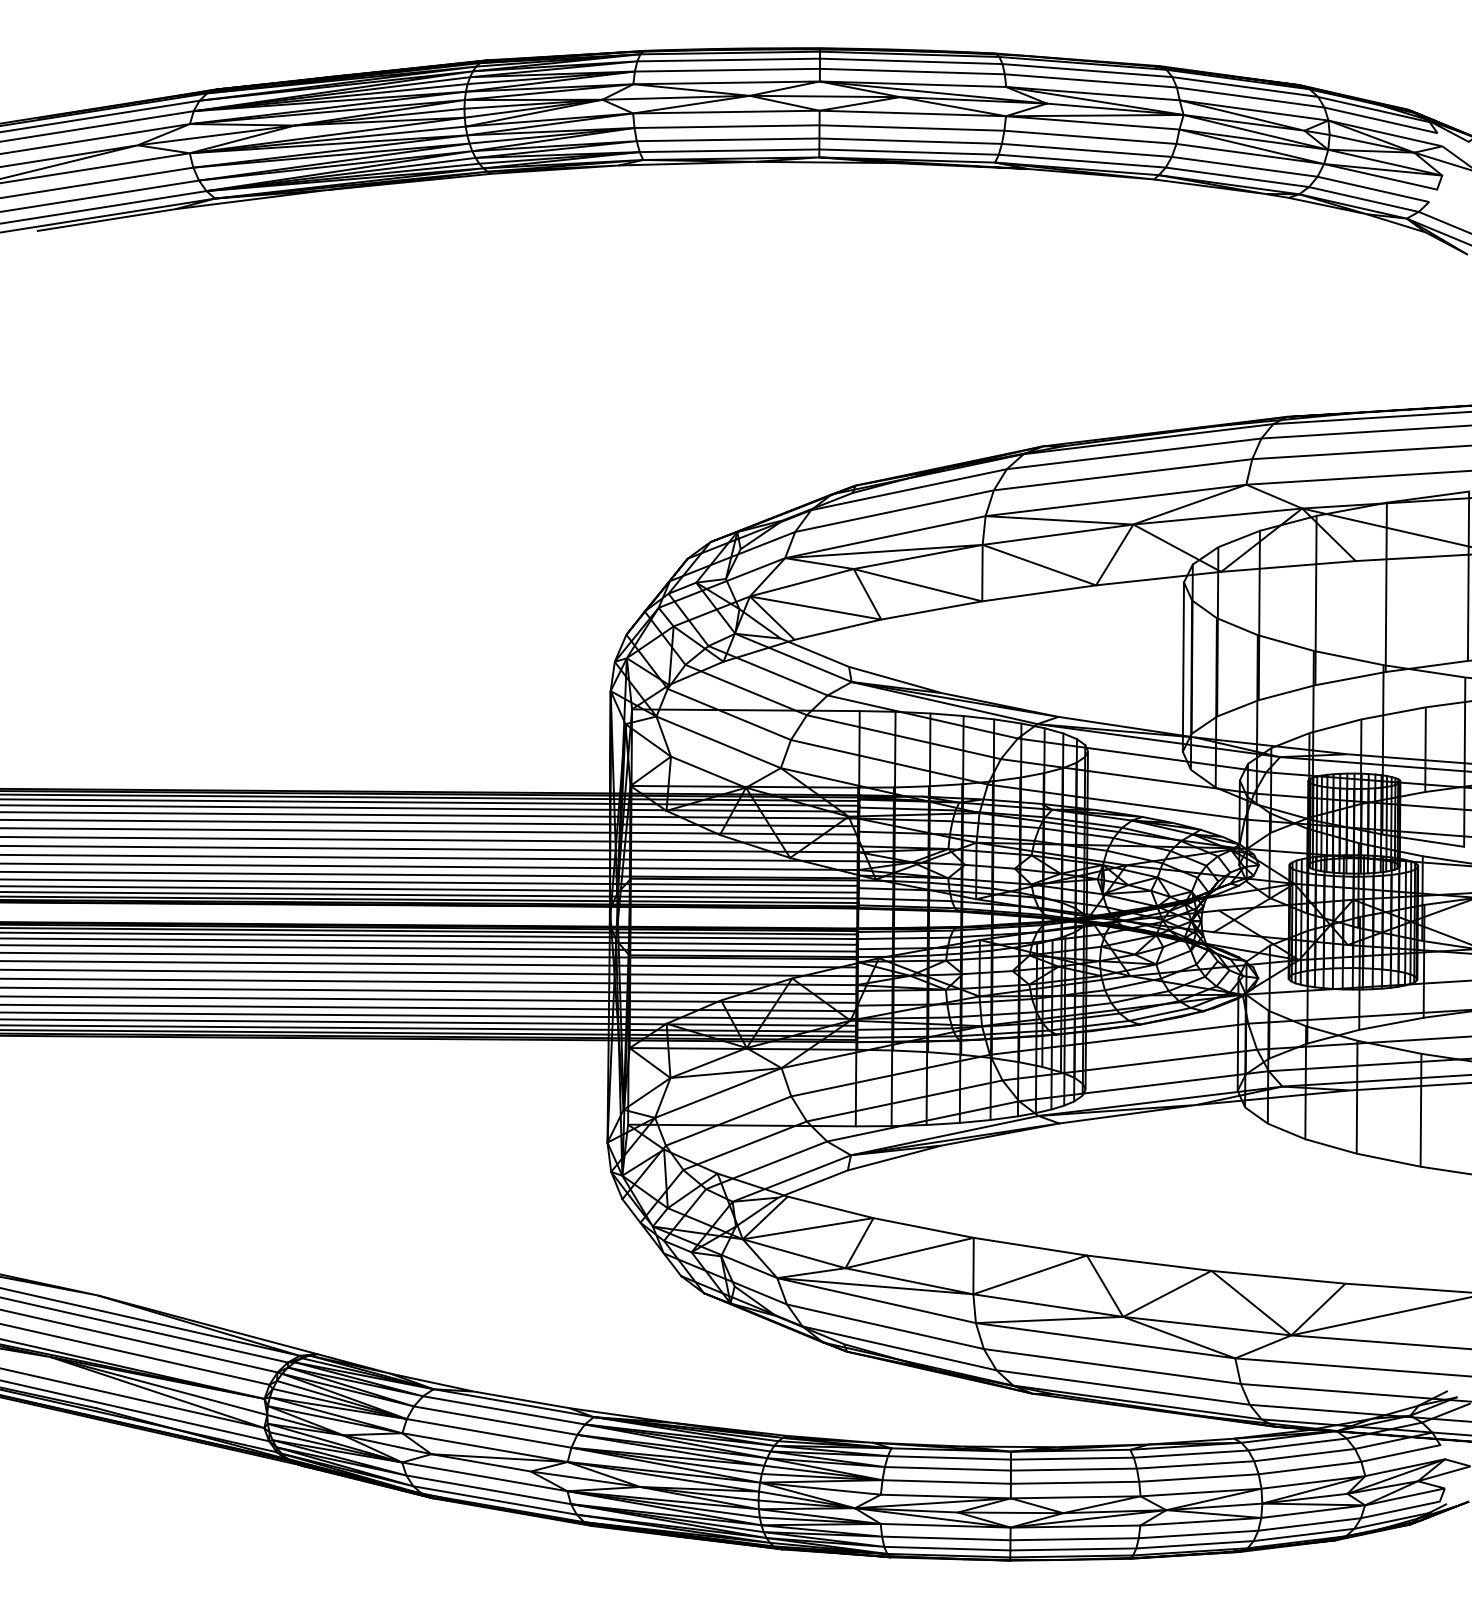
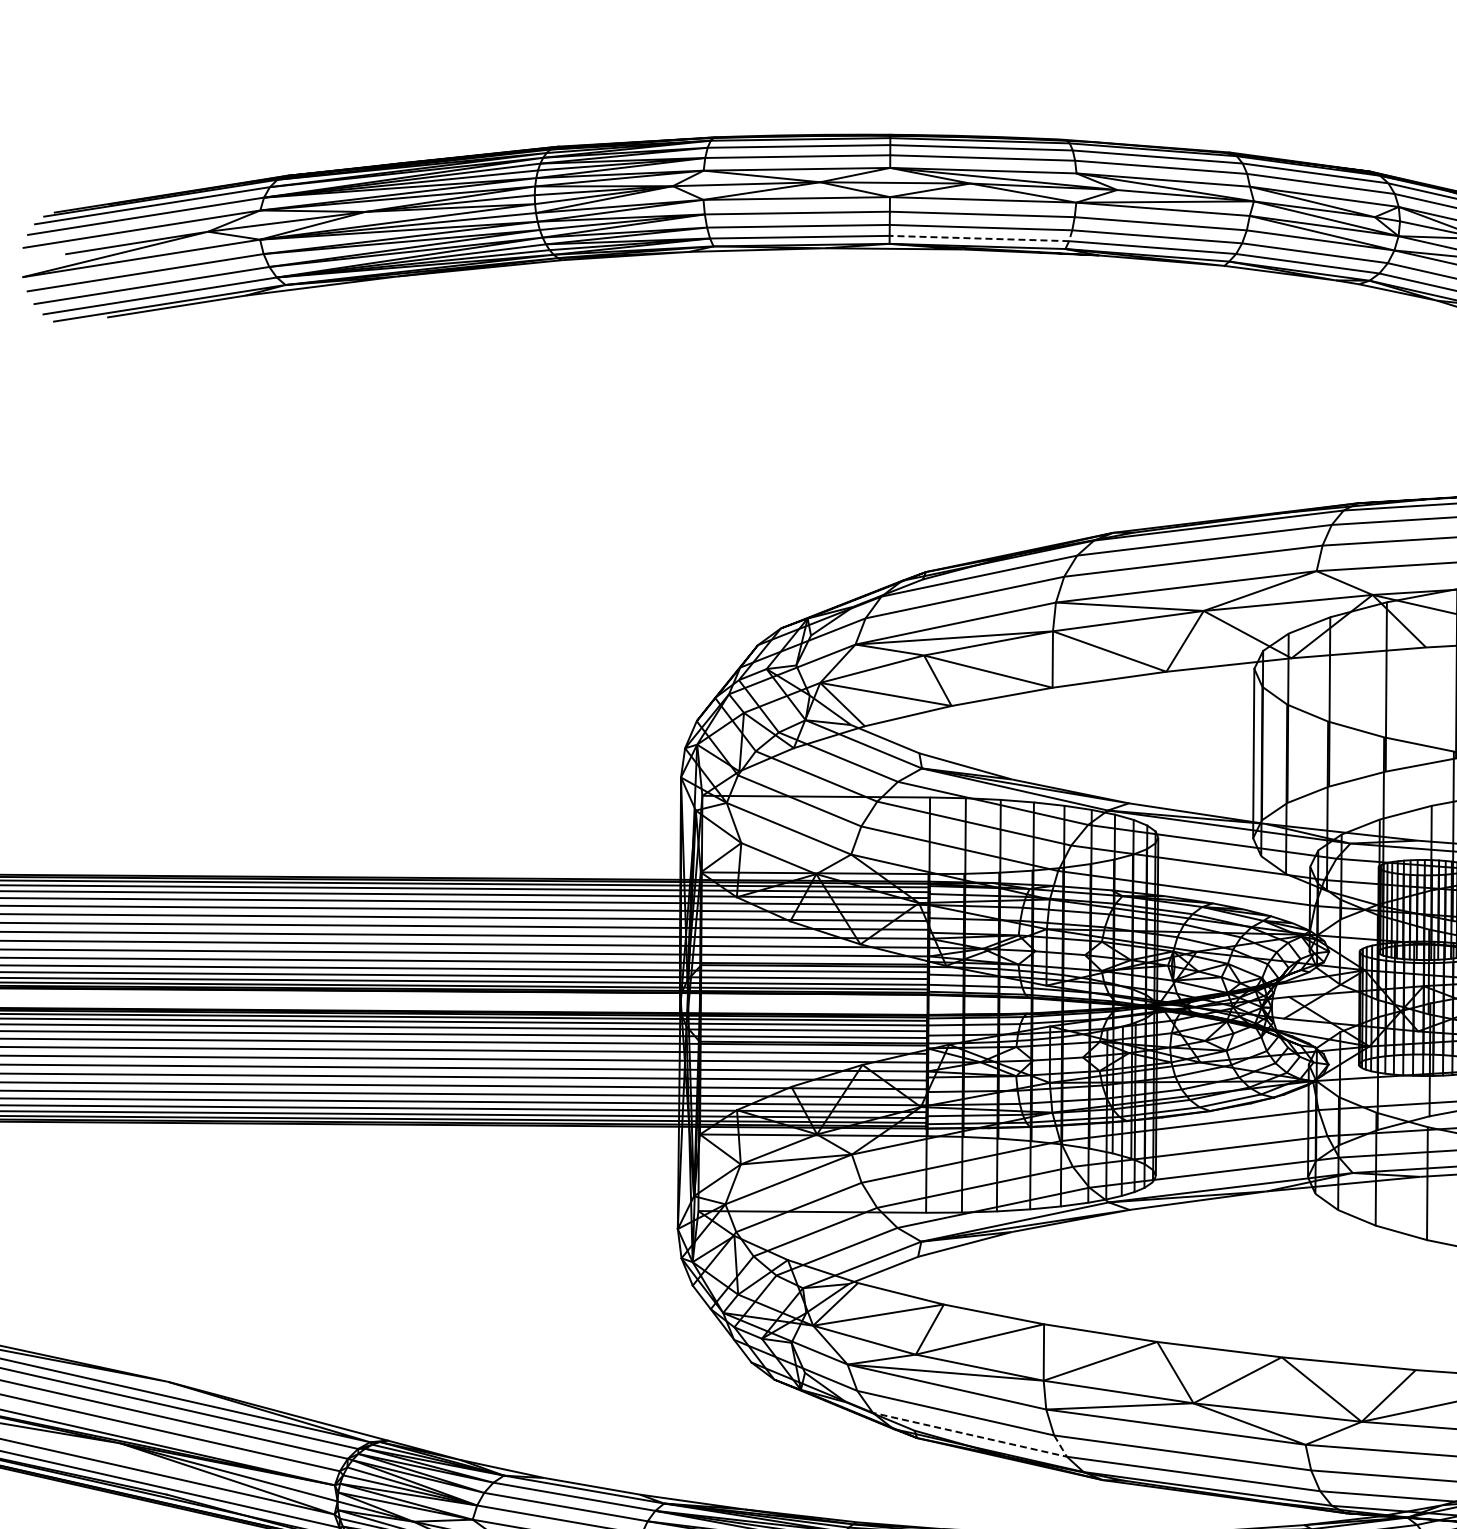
line: (915, 152) -> (985, 238), solid -> dashed
line: (911, 1351) -> (981, 1437), solid -> dashed

